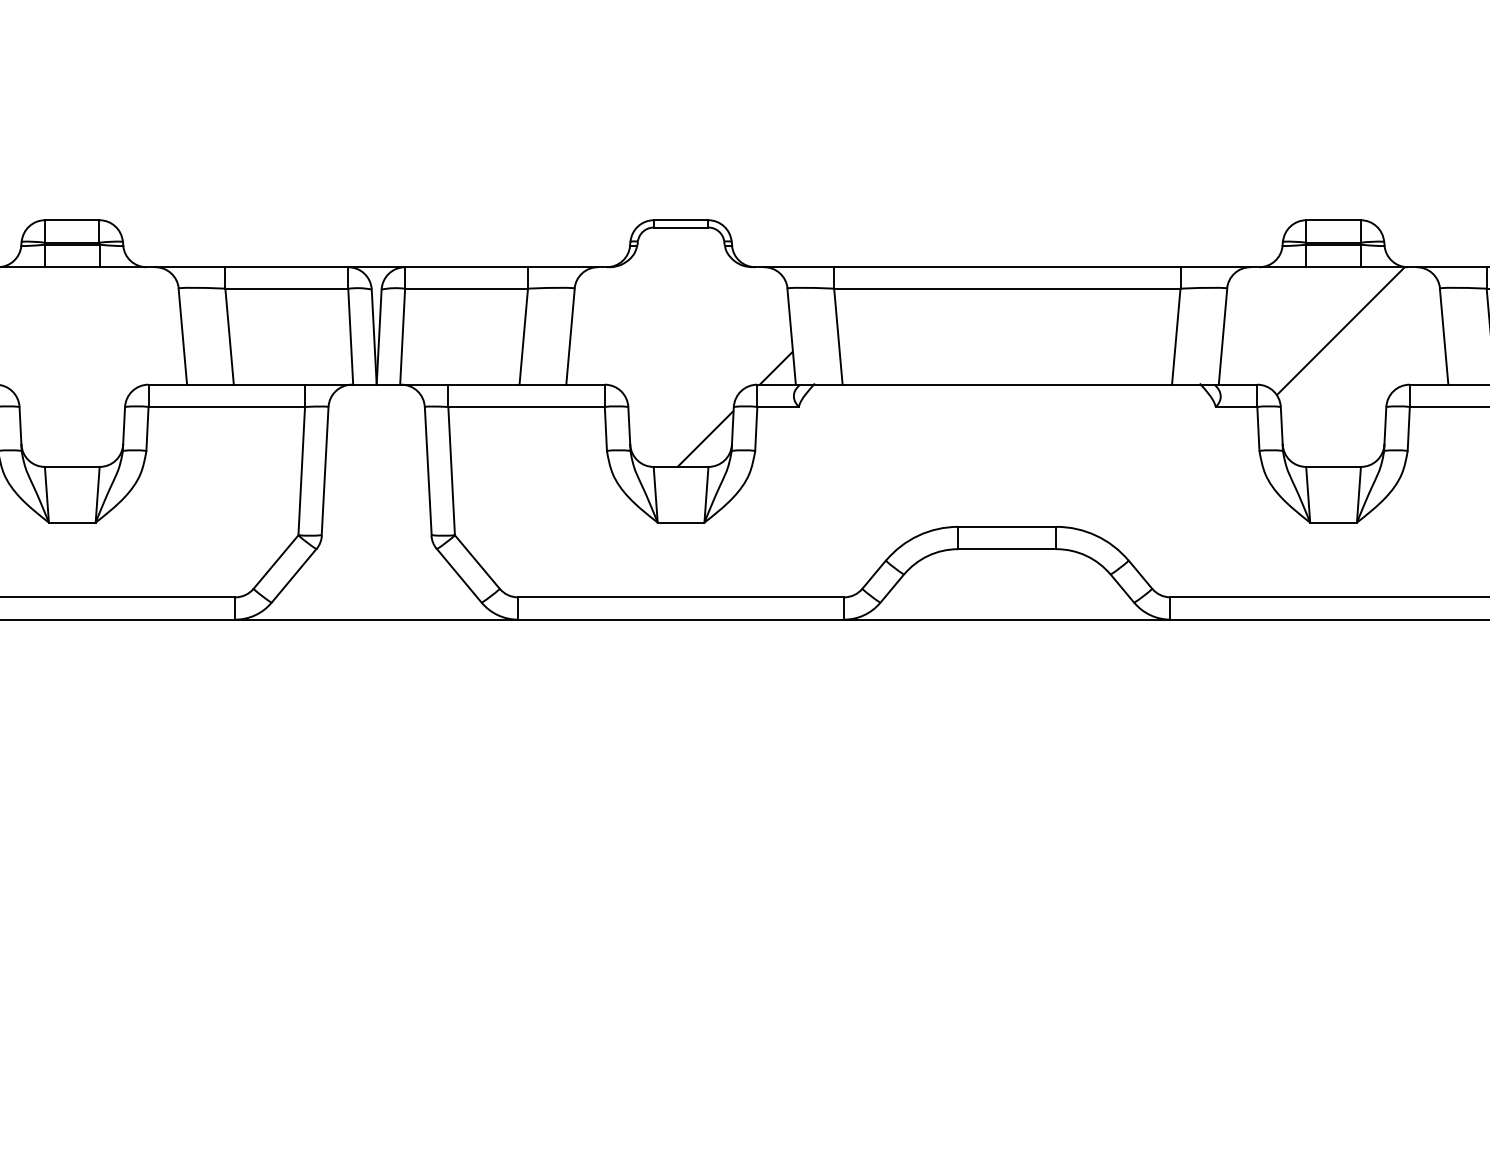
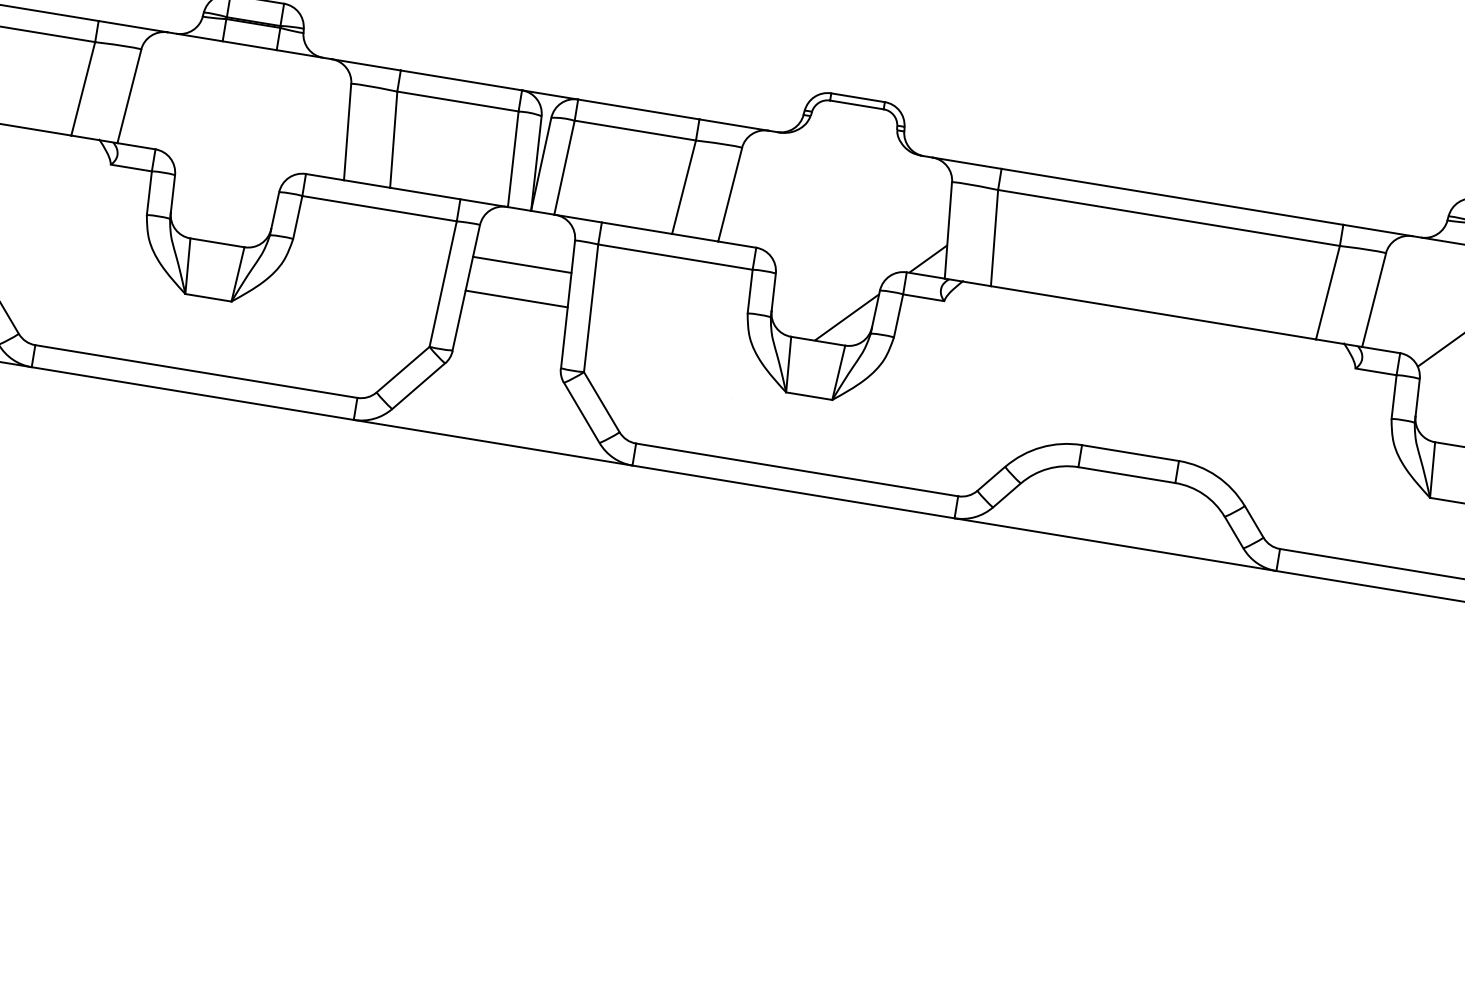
line: (376, 439) -> (522, 264), added
line: (376, 473) -> (516, 298), added

